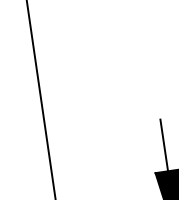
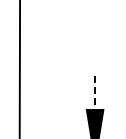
line: (164, 146) -> (95, 93), solid -> dashed

